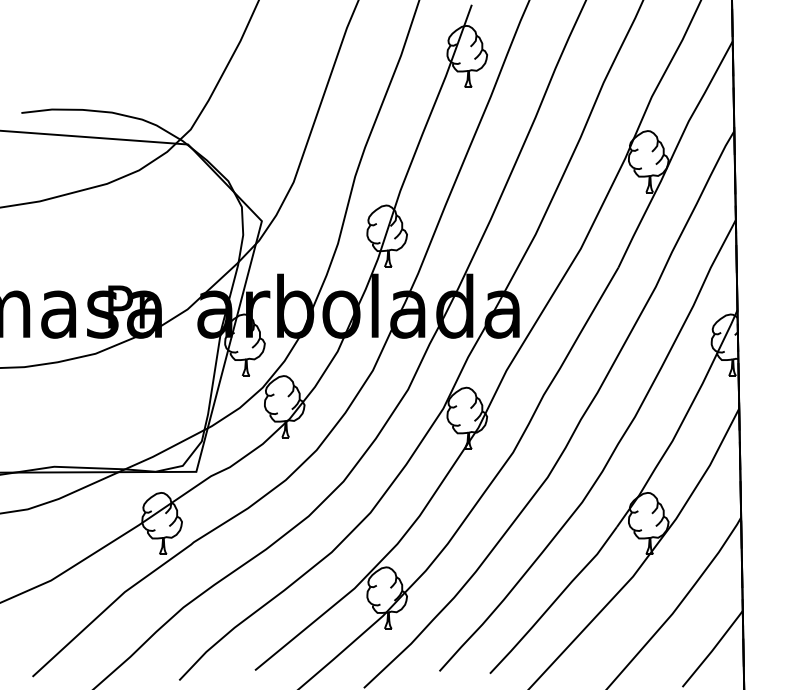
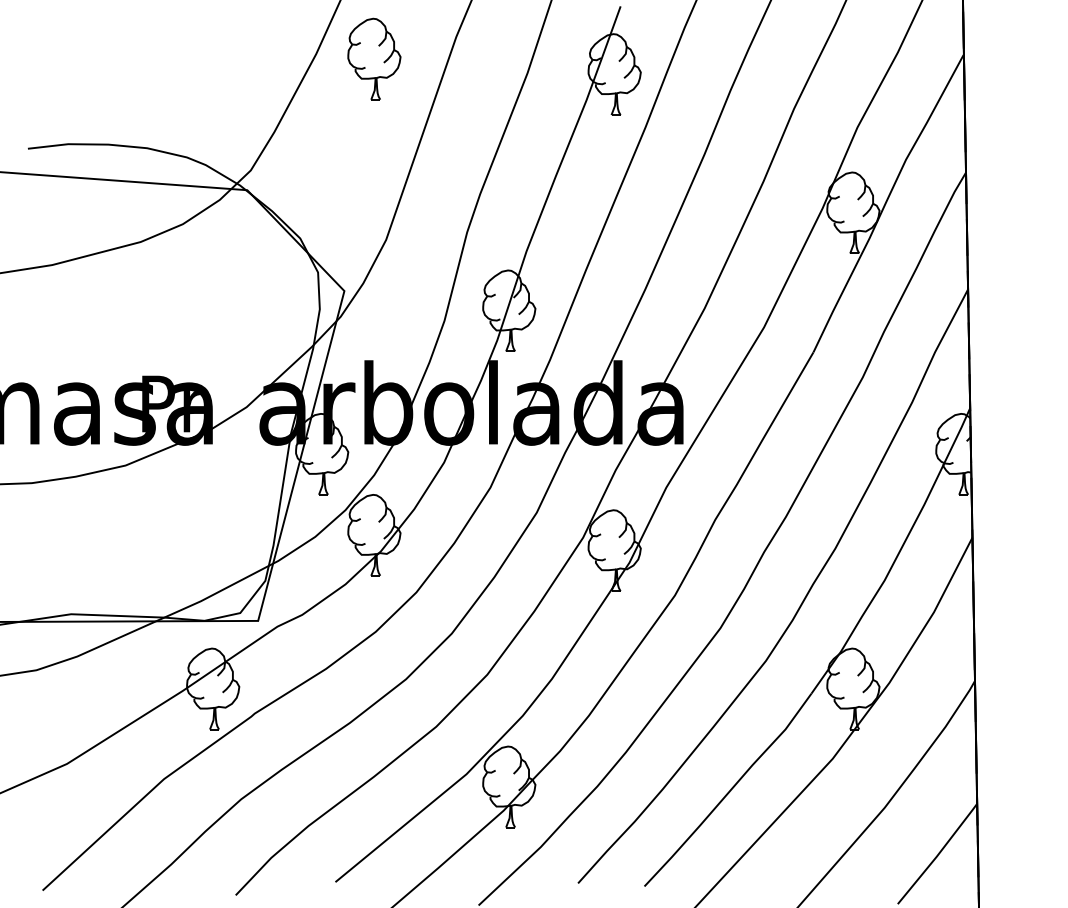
part: (284, 44) -> (374, 58), added

